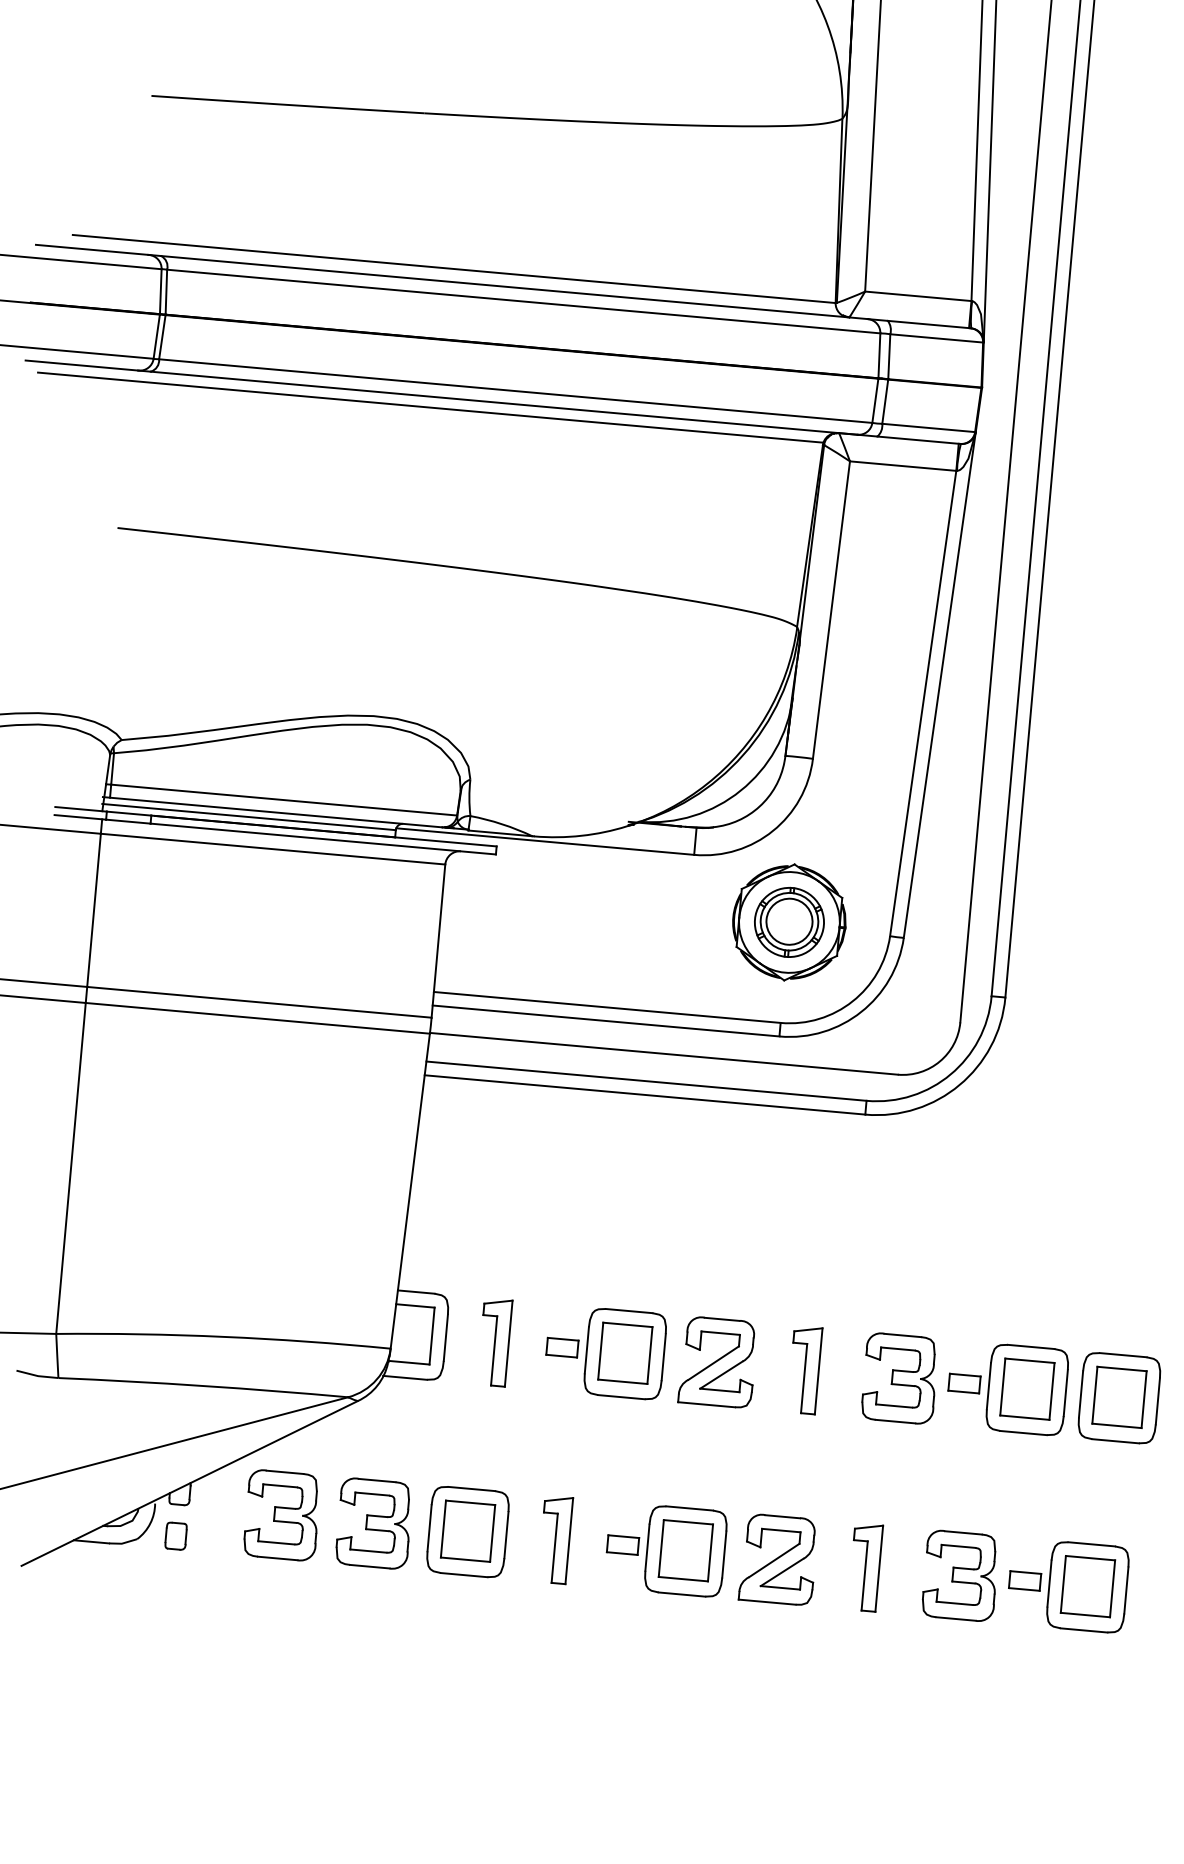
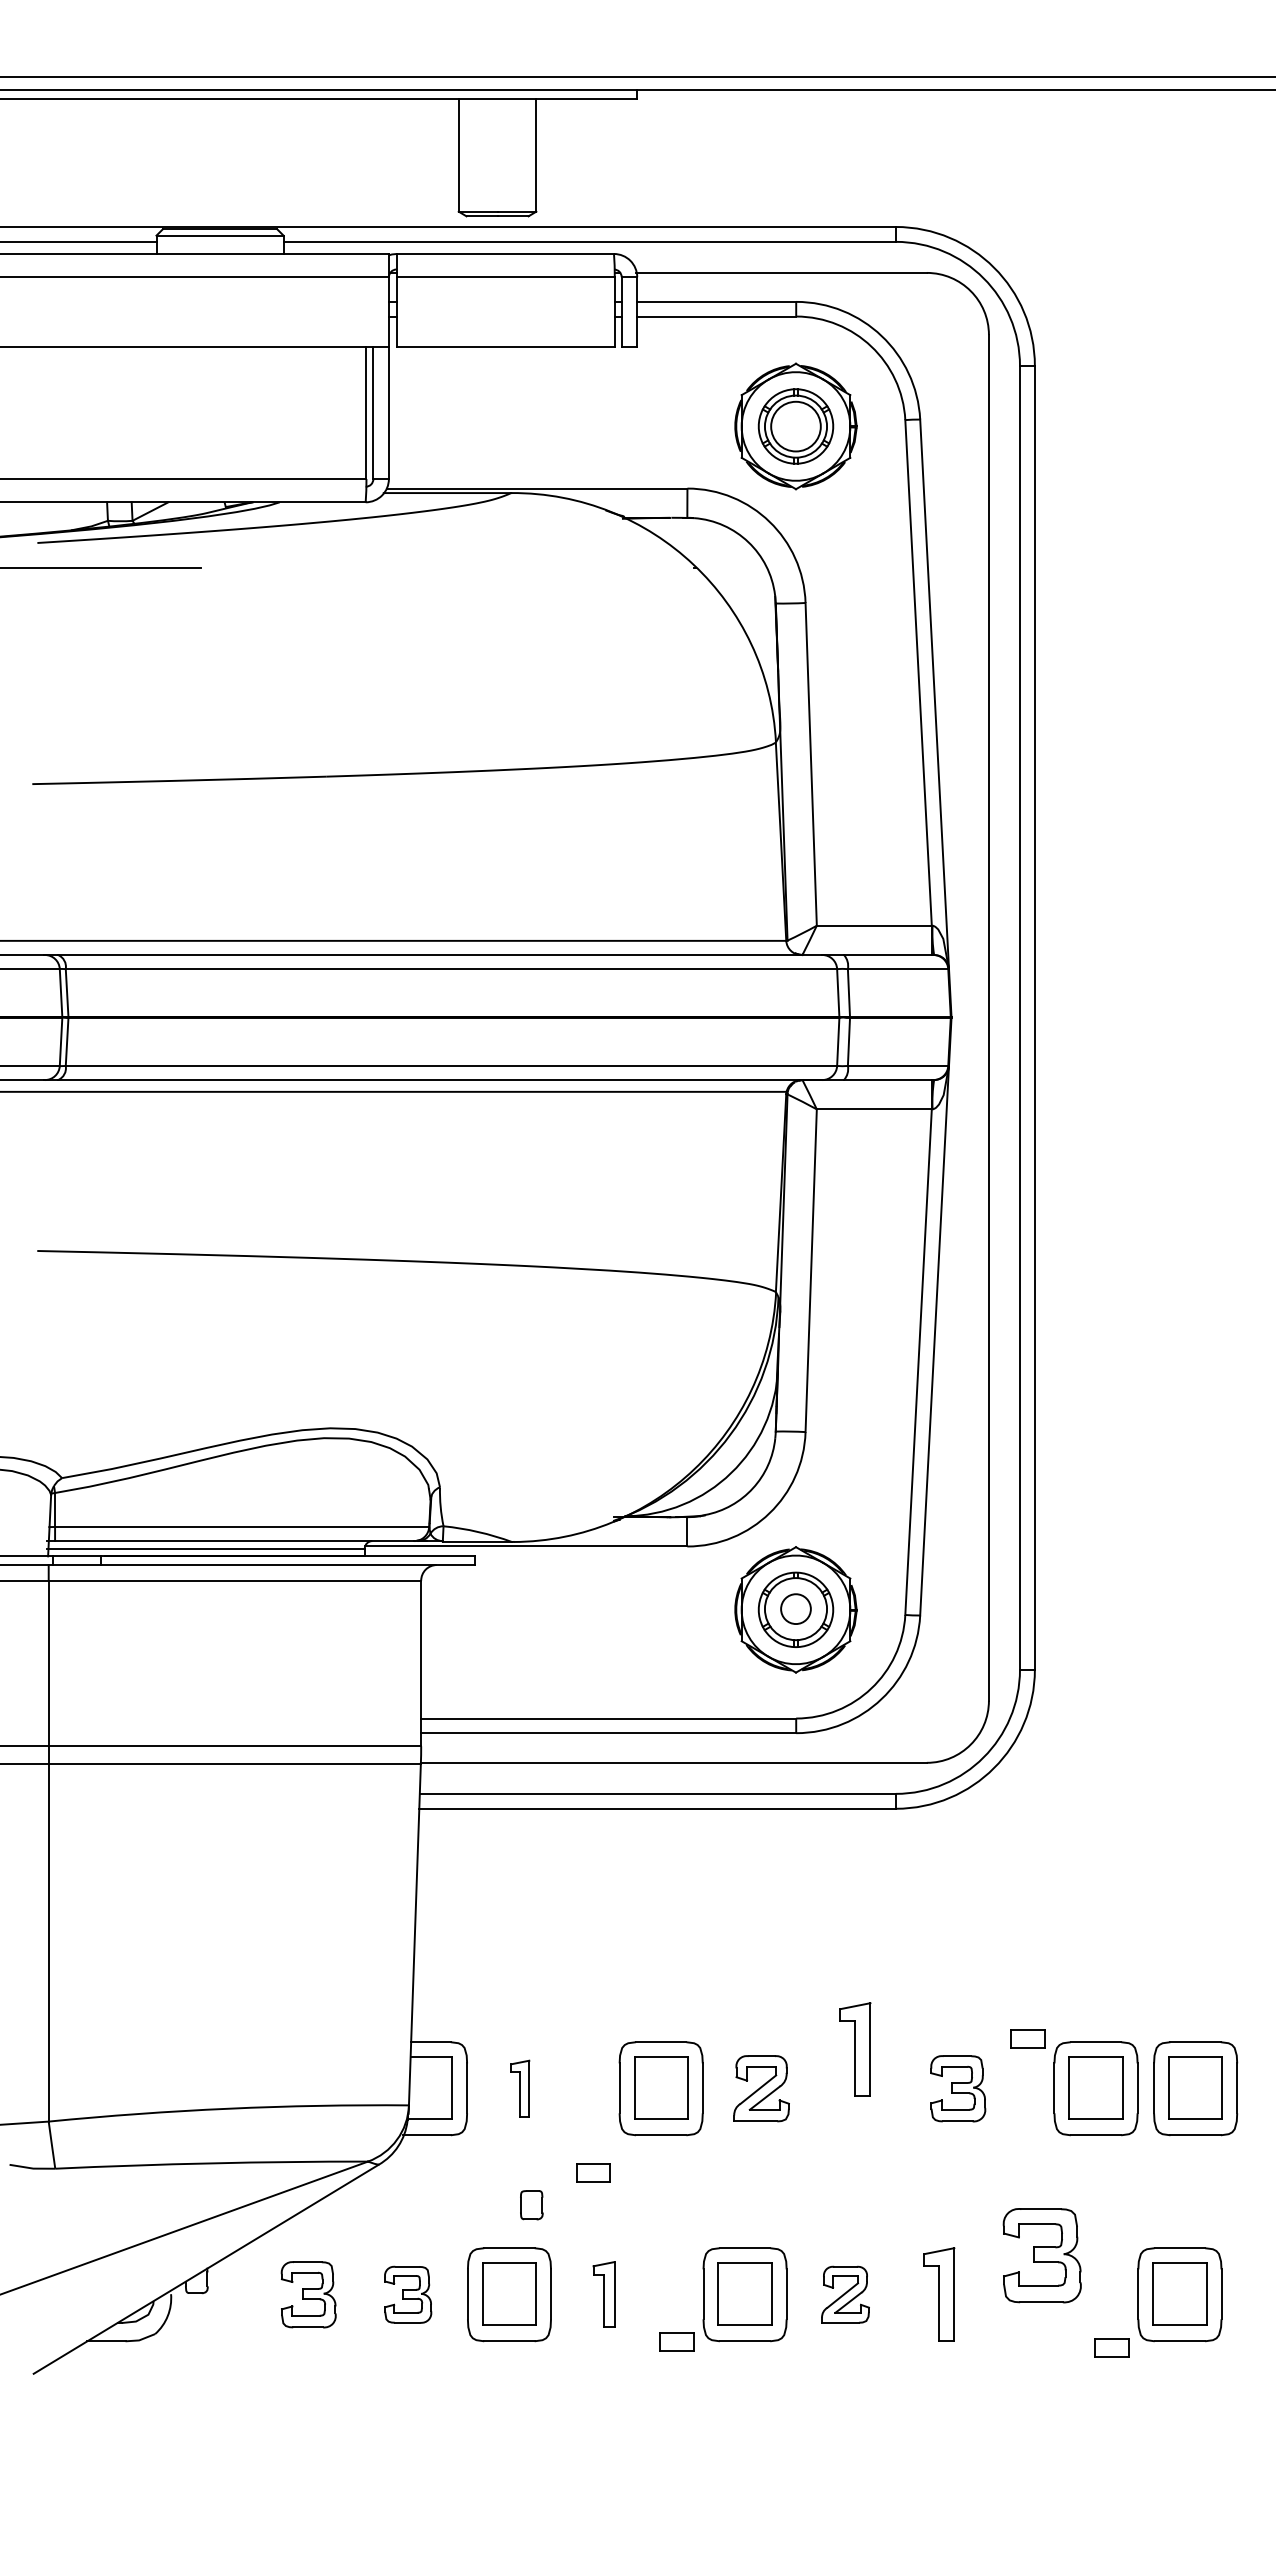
circle: (789, 921) -> (795, 1608), size x0.6
part: (495, 1342) -> (520, 2088), size x0.6
part: (562, 1347) -> (593, 2172), moved
part: (718, 1362) -> (761, 2088), size x0.7
part: (804, 1369) -> (855, 2049), moved
part: (899, 1378) -> (957, 2088), size x0.7
part: (964, 1383) -> (1027, 2038), moved
part: (282, 1515) -> (308, 2294), size x0.7
part: (373, 1523) -> (407, 2294), size x0.6
part: (175, 1536) -> (531, 2205), moved
part: (554, 1539) -> (603, 2294), size x0.7
part: (622, 1544) -> (676, 2341), moved
part: (778, 1559) -> (845, 2294), size x0.6
part: (959, 1575) -> (1041, 2255), moved
part: (1024, 1580) -> (1111, 2347), moved

